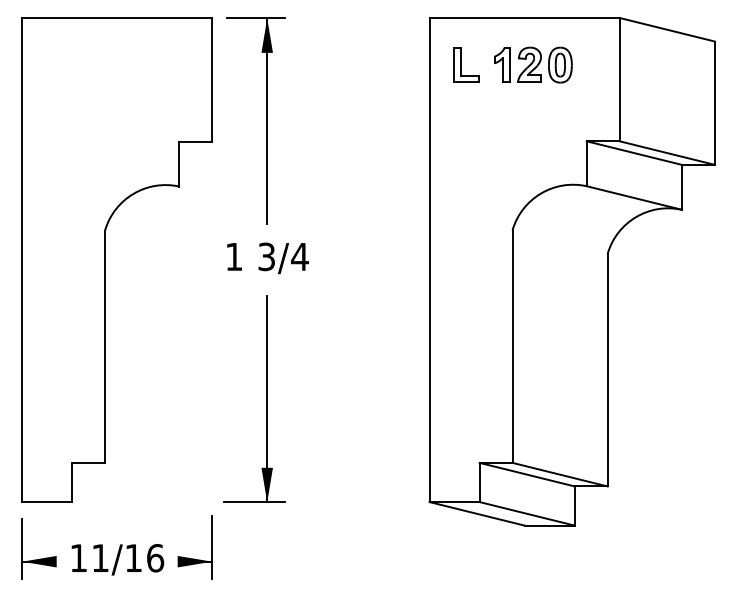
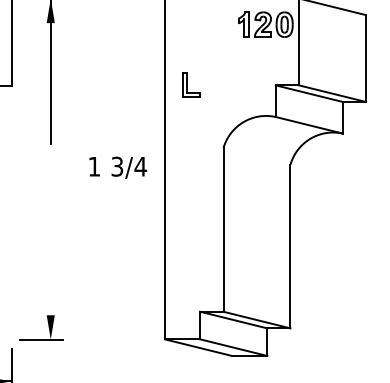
part: (466, 64) -> (191, 84), moved
part: (533, 64) -> (265, 24), moved
text: (267, 258) -> (117, 167), moved
line: (267, 399) -> (50, 267), removed

